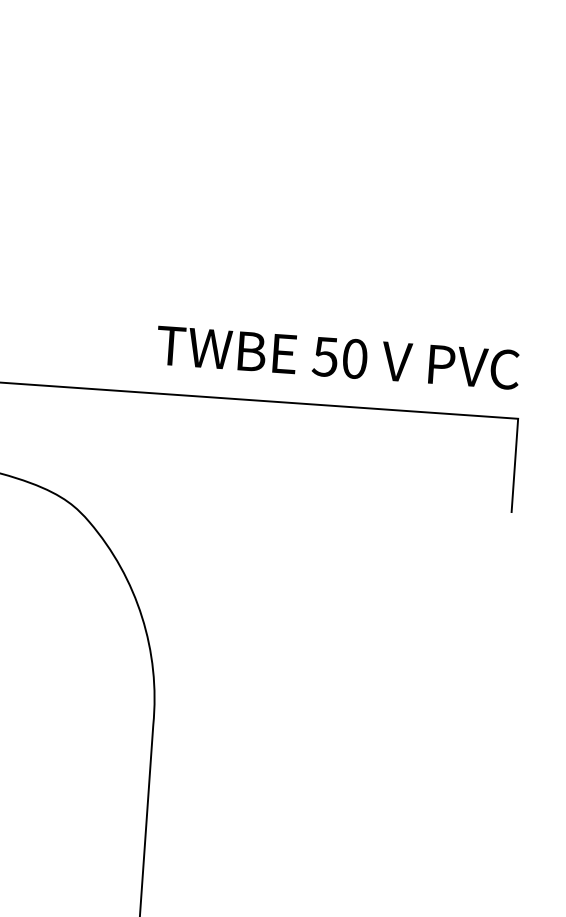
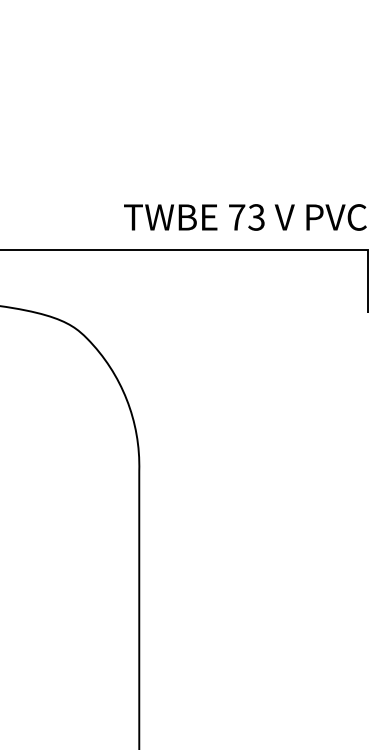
text: (339, 357) -> (246, 217), 50 -> 73

